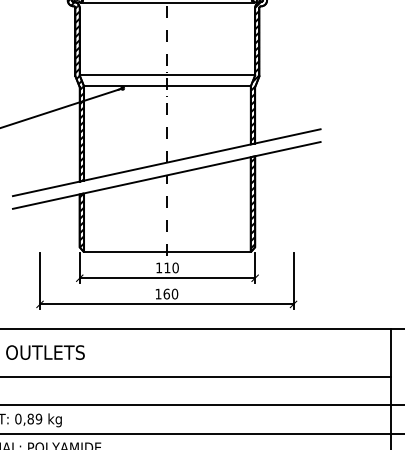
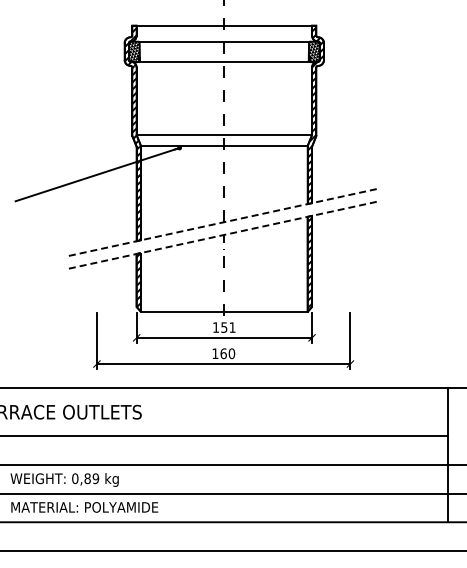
line: (167, 162) -> (224, 222), solid -> dashed
line: (167, 174) -> (224, 234), solid -> dashed
text: (171, 267) -> (228, 327), 110 -> 151

